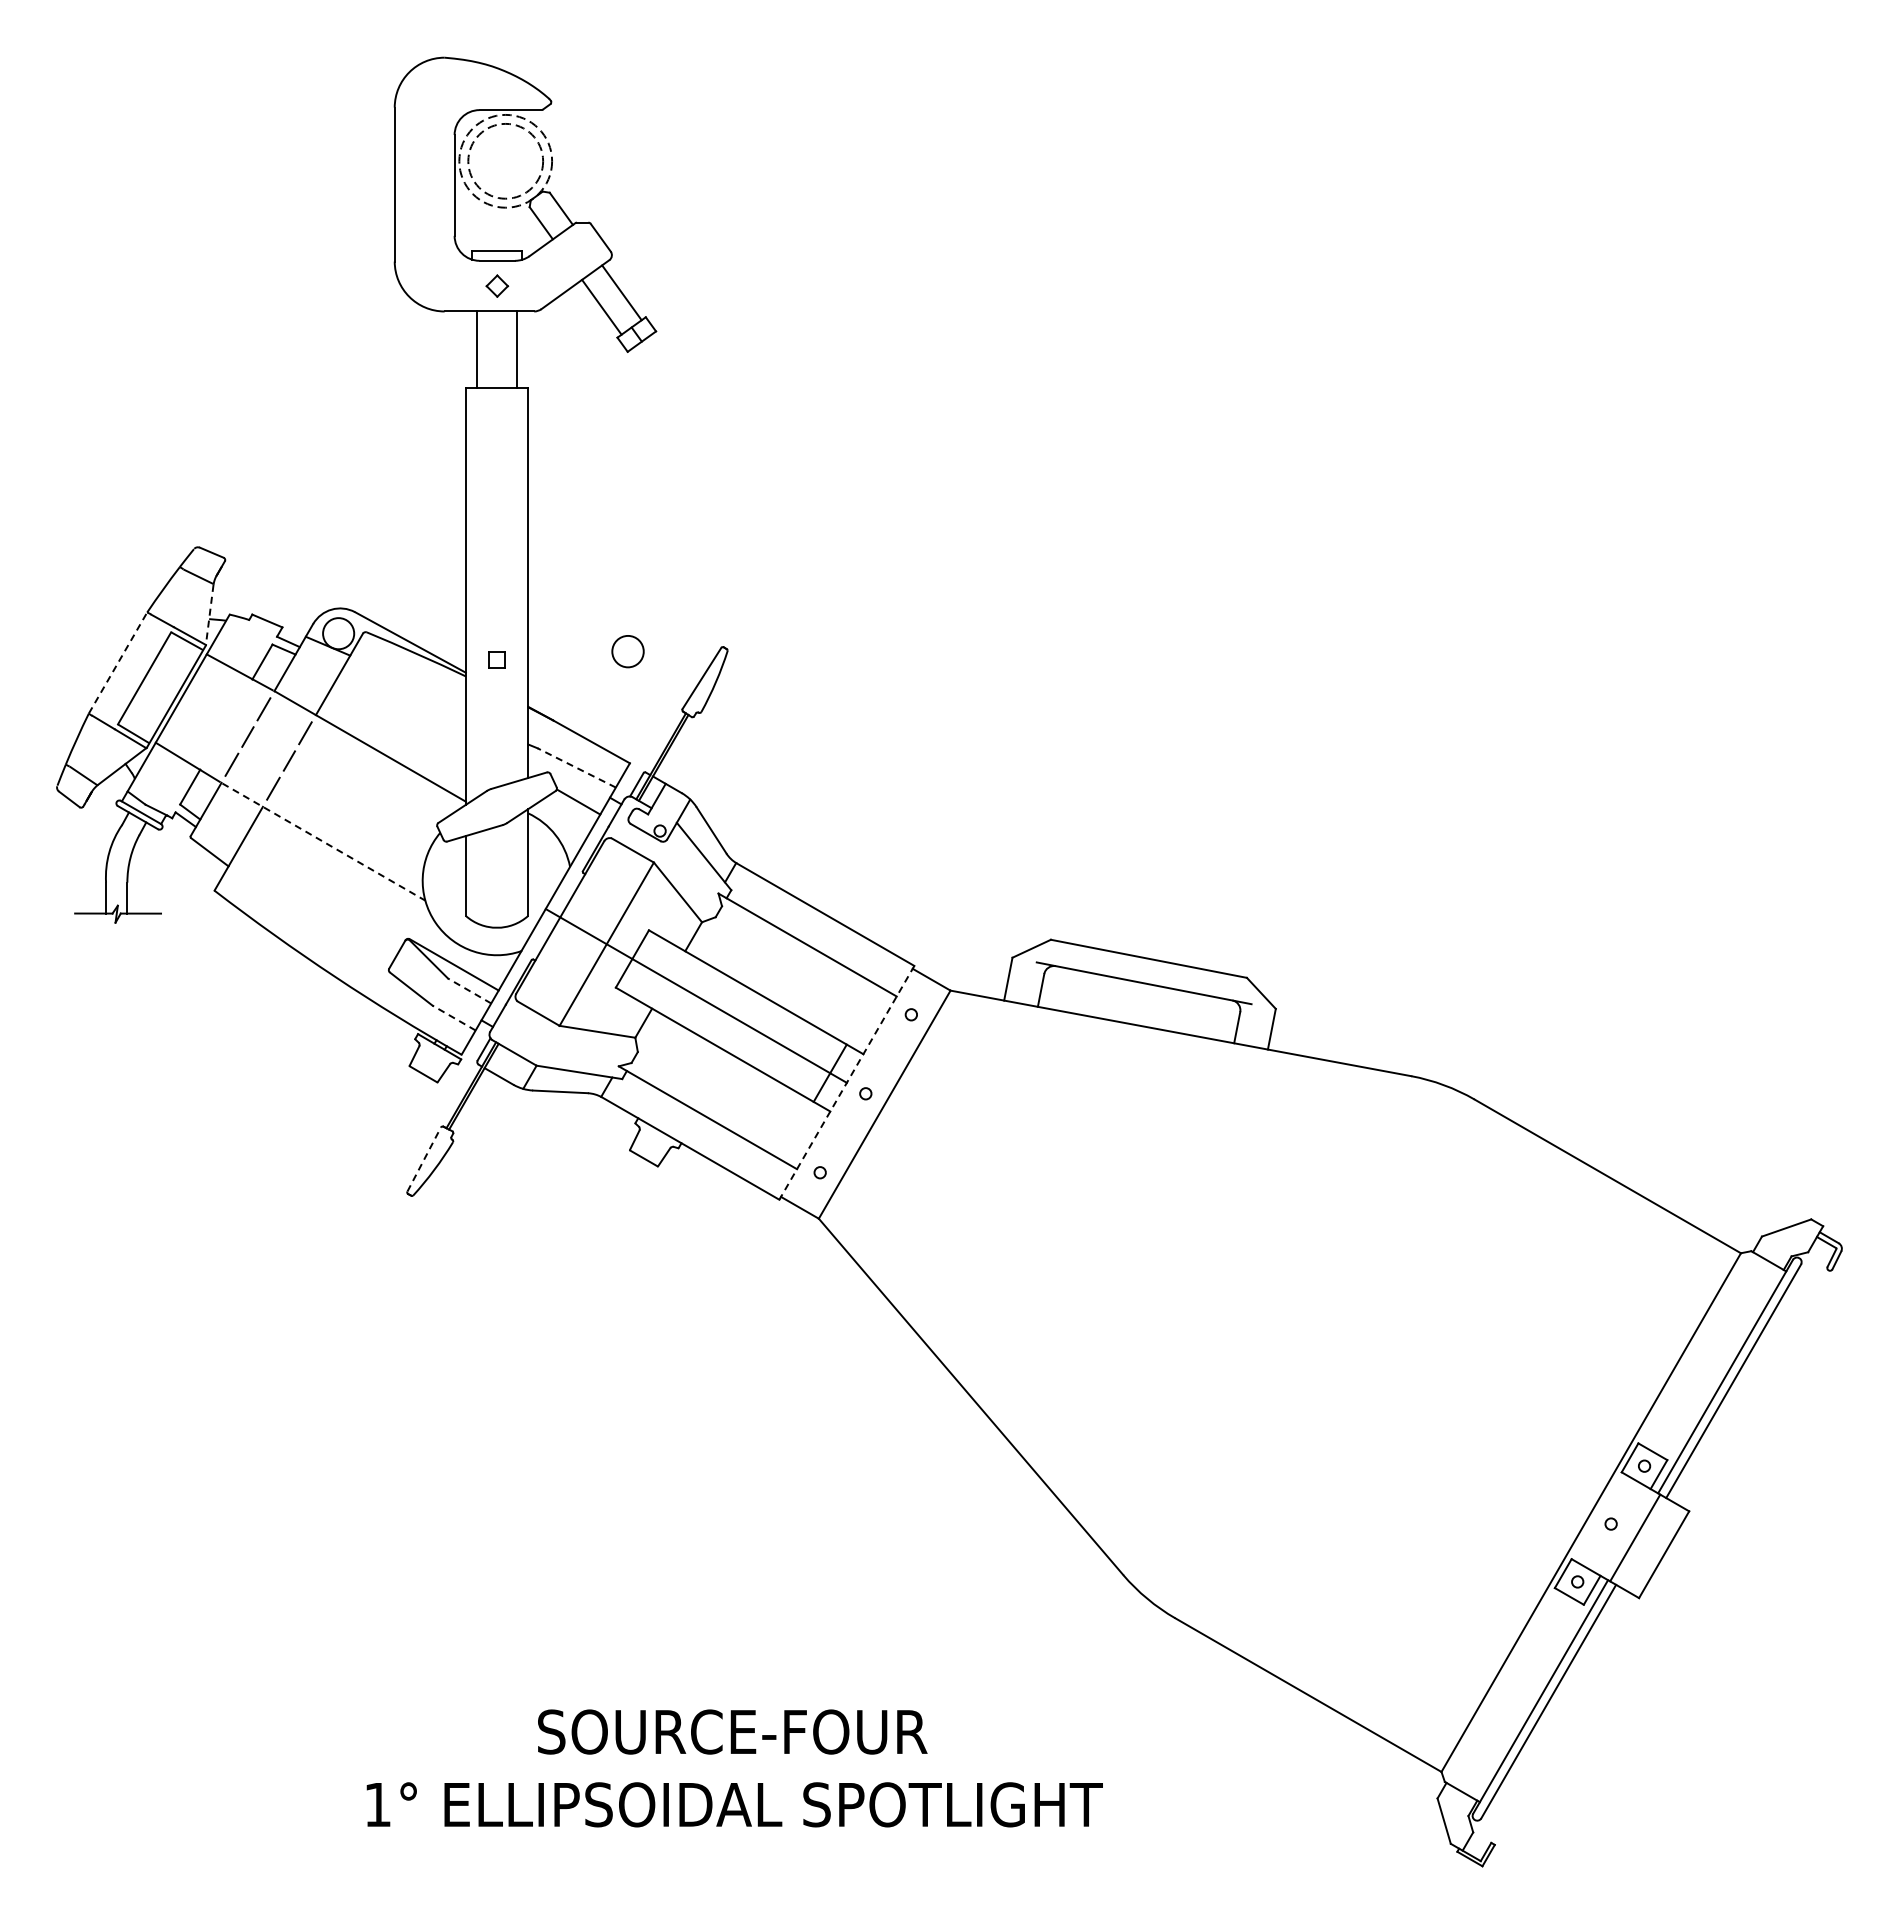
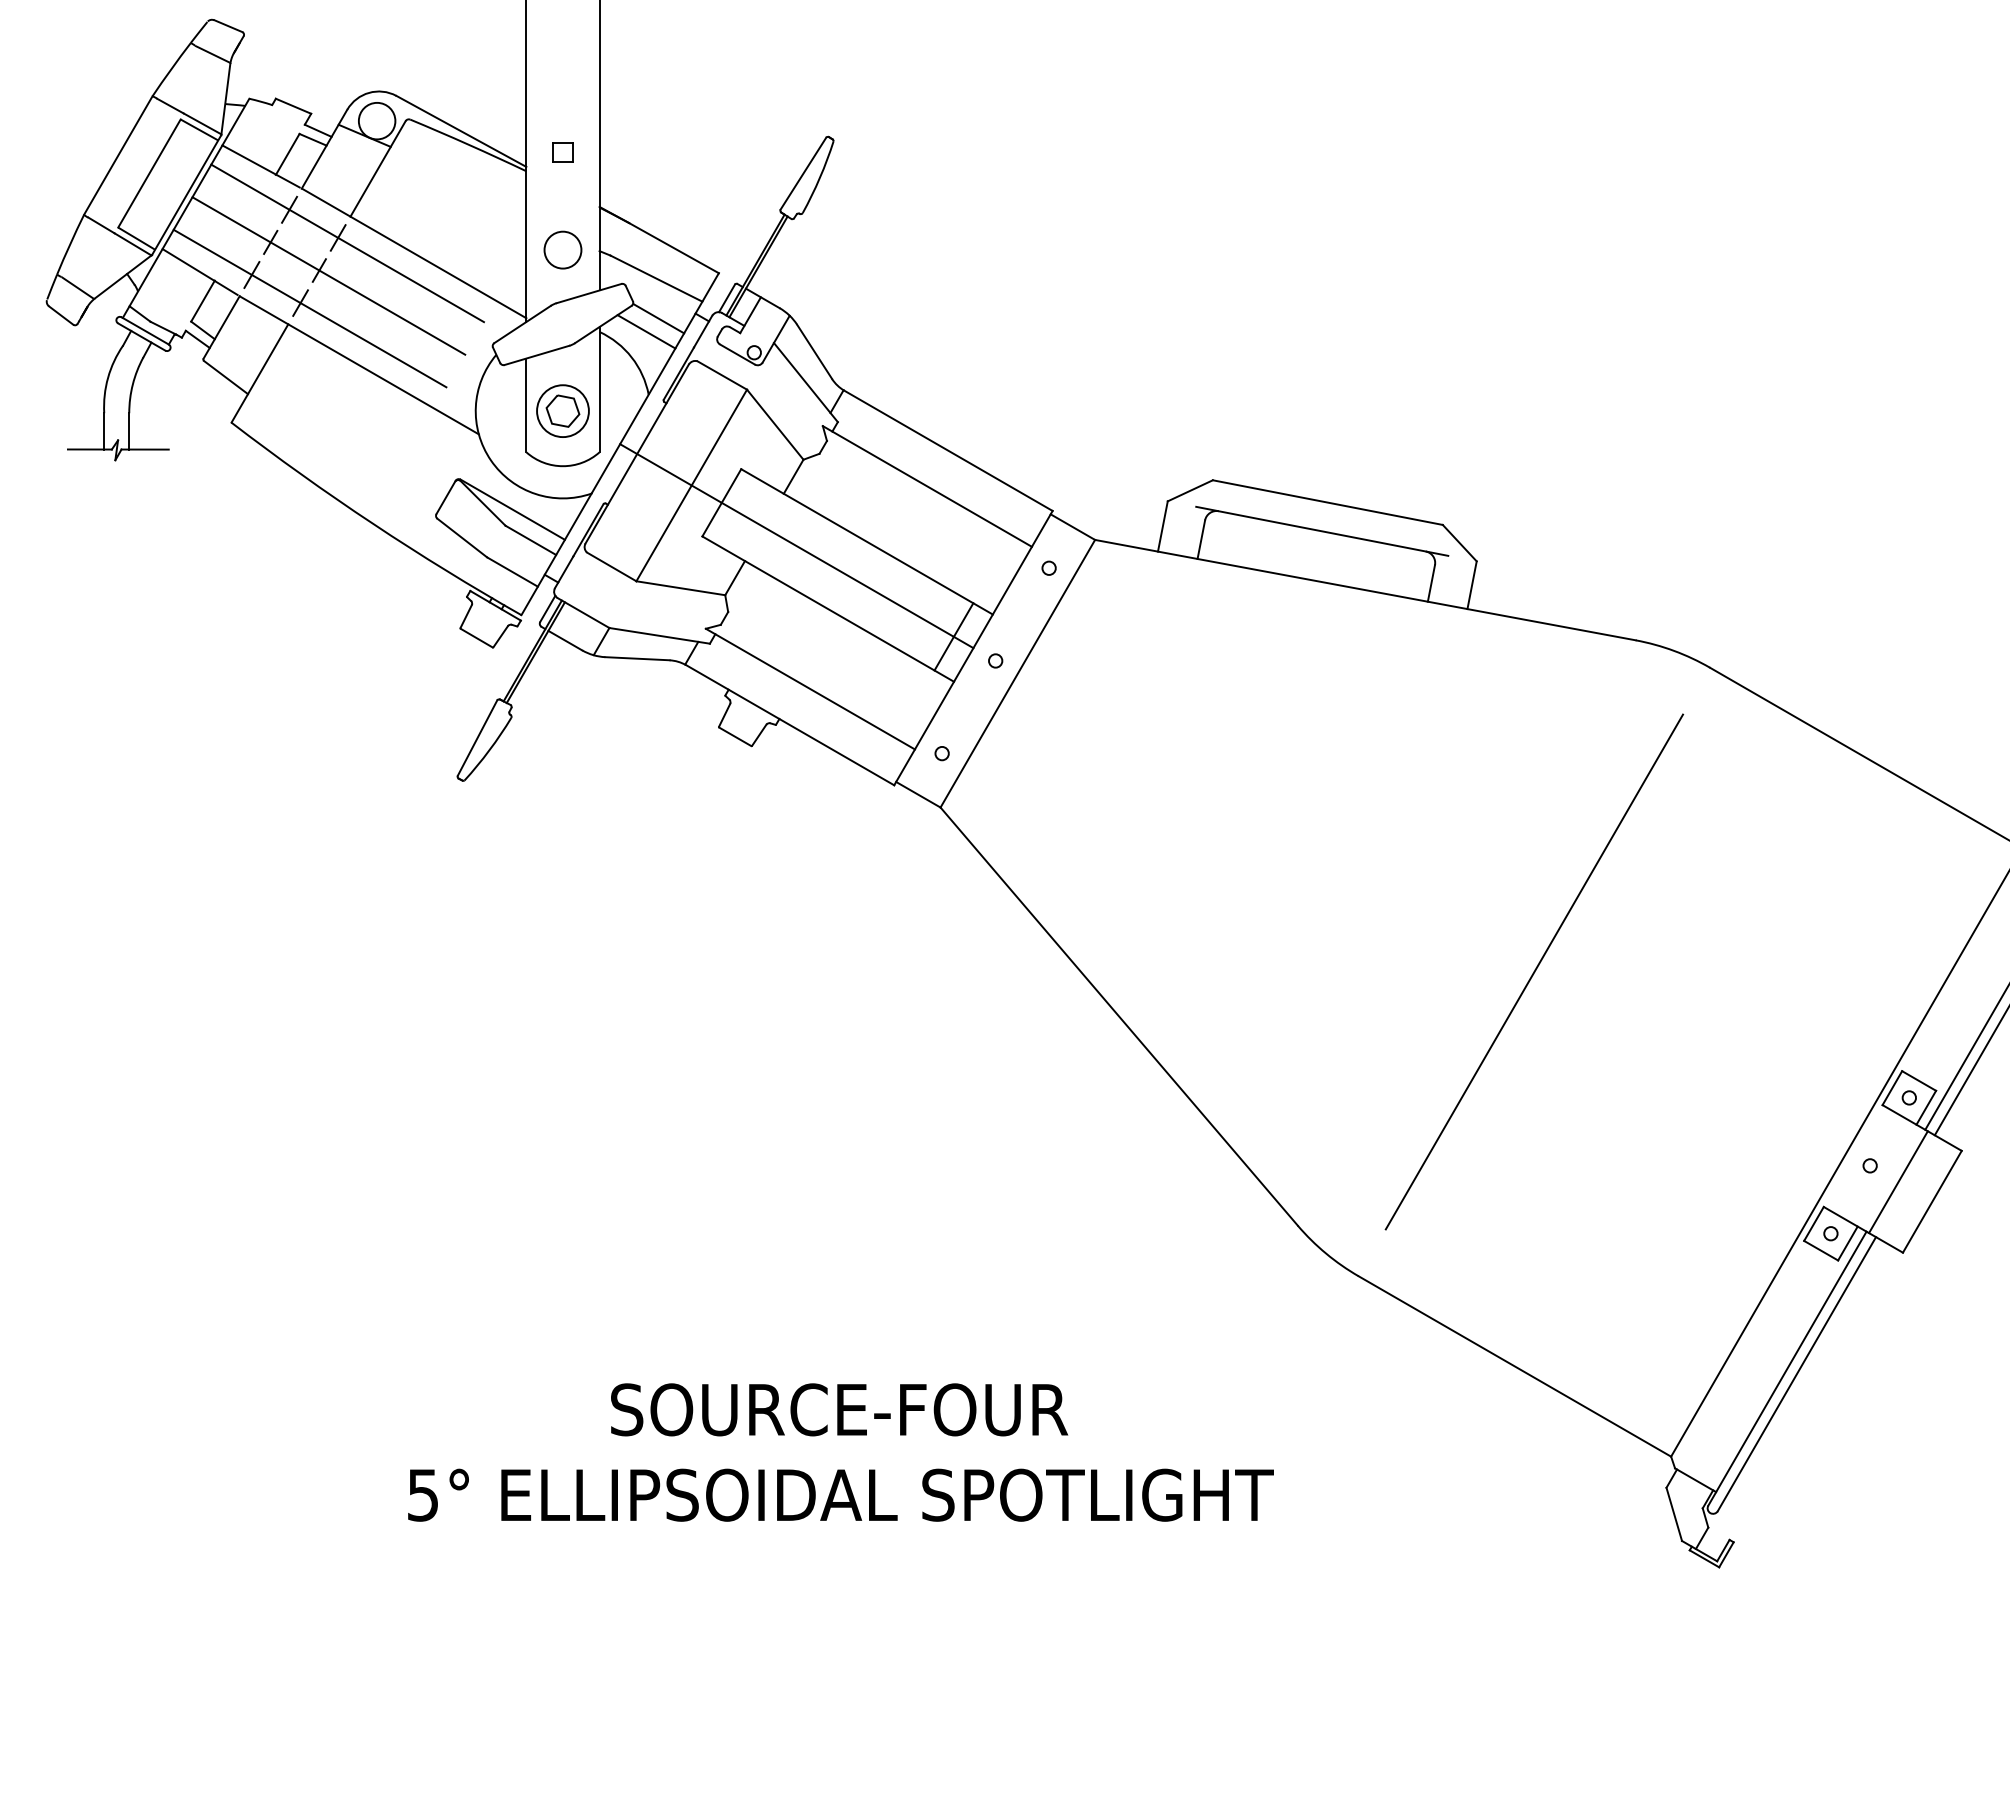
line: (209, 615) -> (225, 99), dashed -> solid
circle: (627, 651) -> (562, 249), moved
line: (118, 662) -> (118, 154), dashed -> solid
line: (313, 737) -> (347, 242), added
line: (297, 765) -> (328, 275), added
line: (576, 767) -> (656, 278), dashed -> solid
line: (281, 793) -> (310, 308), added
line: (567, 813) -> (645, 332), added
line: (324, 842) -> (360, 366), dashed -> solid
part: (496, 880) -> (562, 410), added
line: (469, 990) -> (530, 539), dashed -> solid
line: (454, 1017) -> (513, 571), dashed -> solid
line: (846, 1082) -> (973, 647), dashed -> solid
line: (424, 1159) -> (477, 738), dashed -> solid
line: (1324, 1358) -> (1533, 971), added
text: (377, 1805) -> (422, 1496), 1° -> 5°

